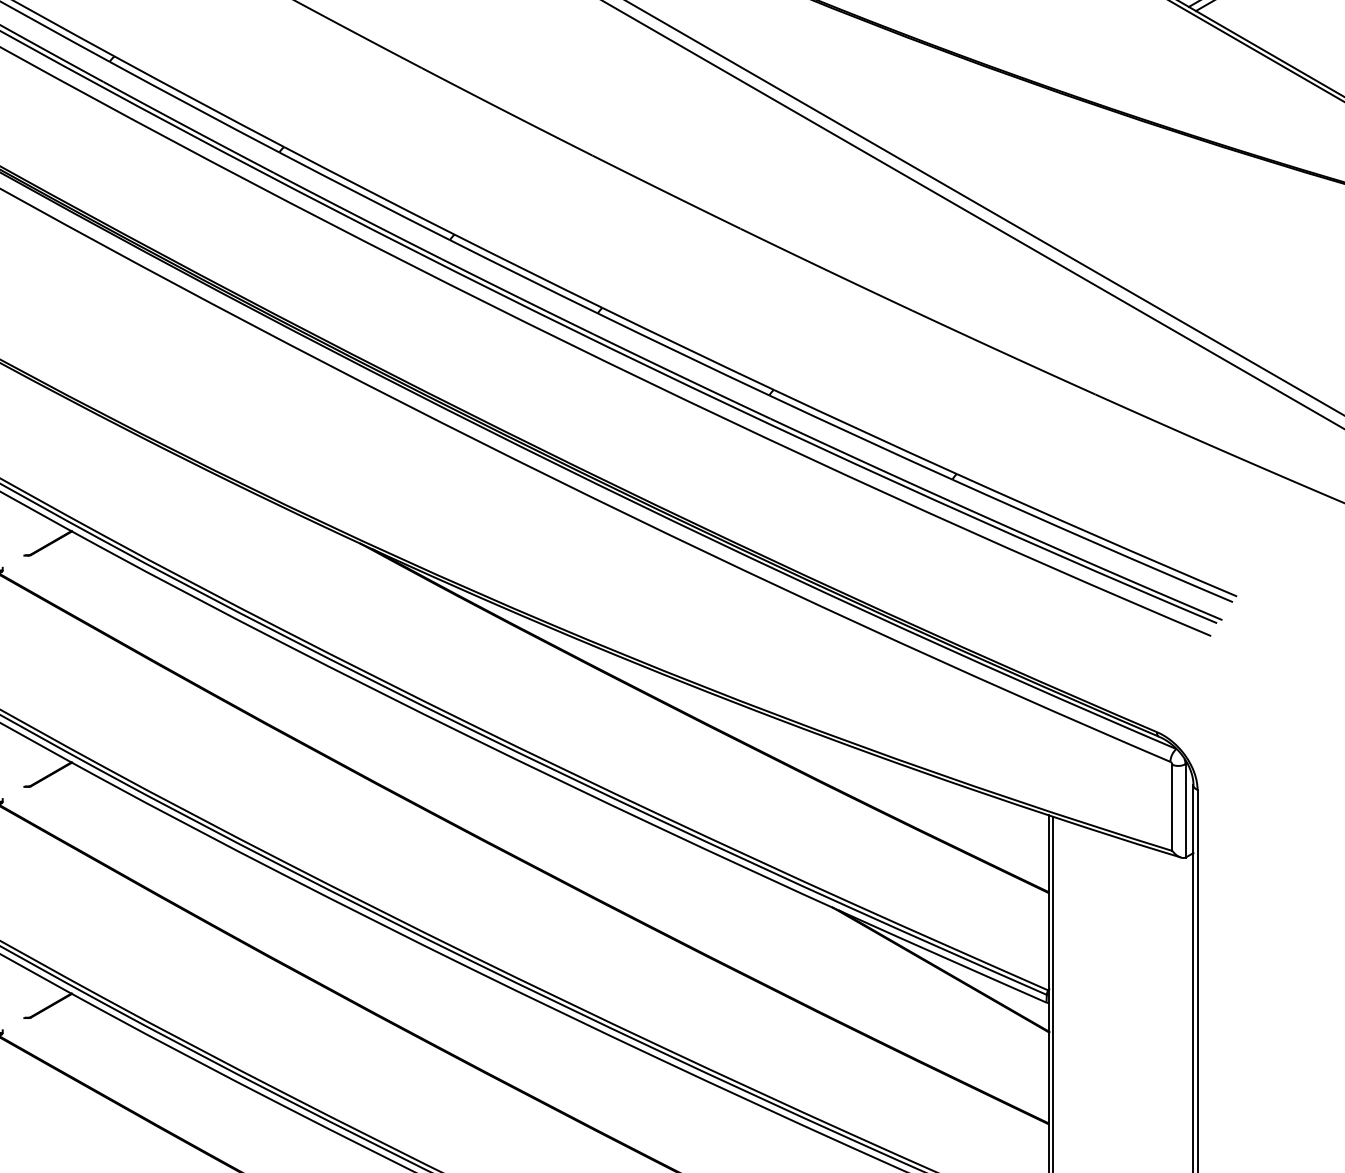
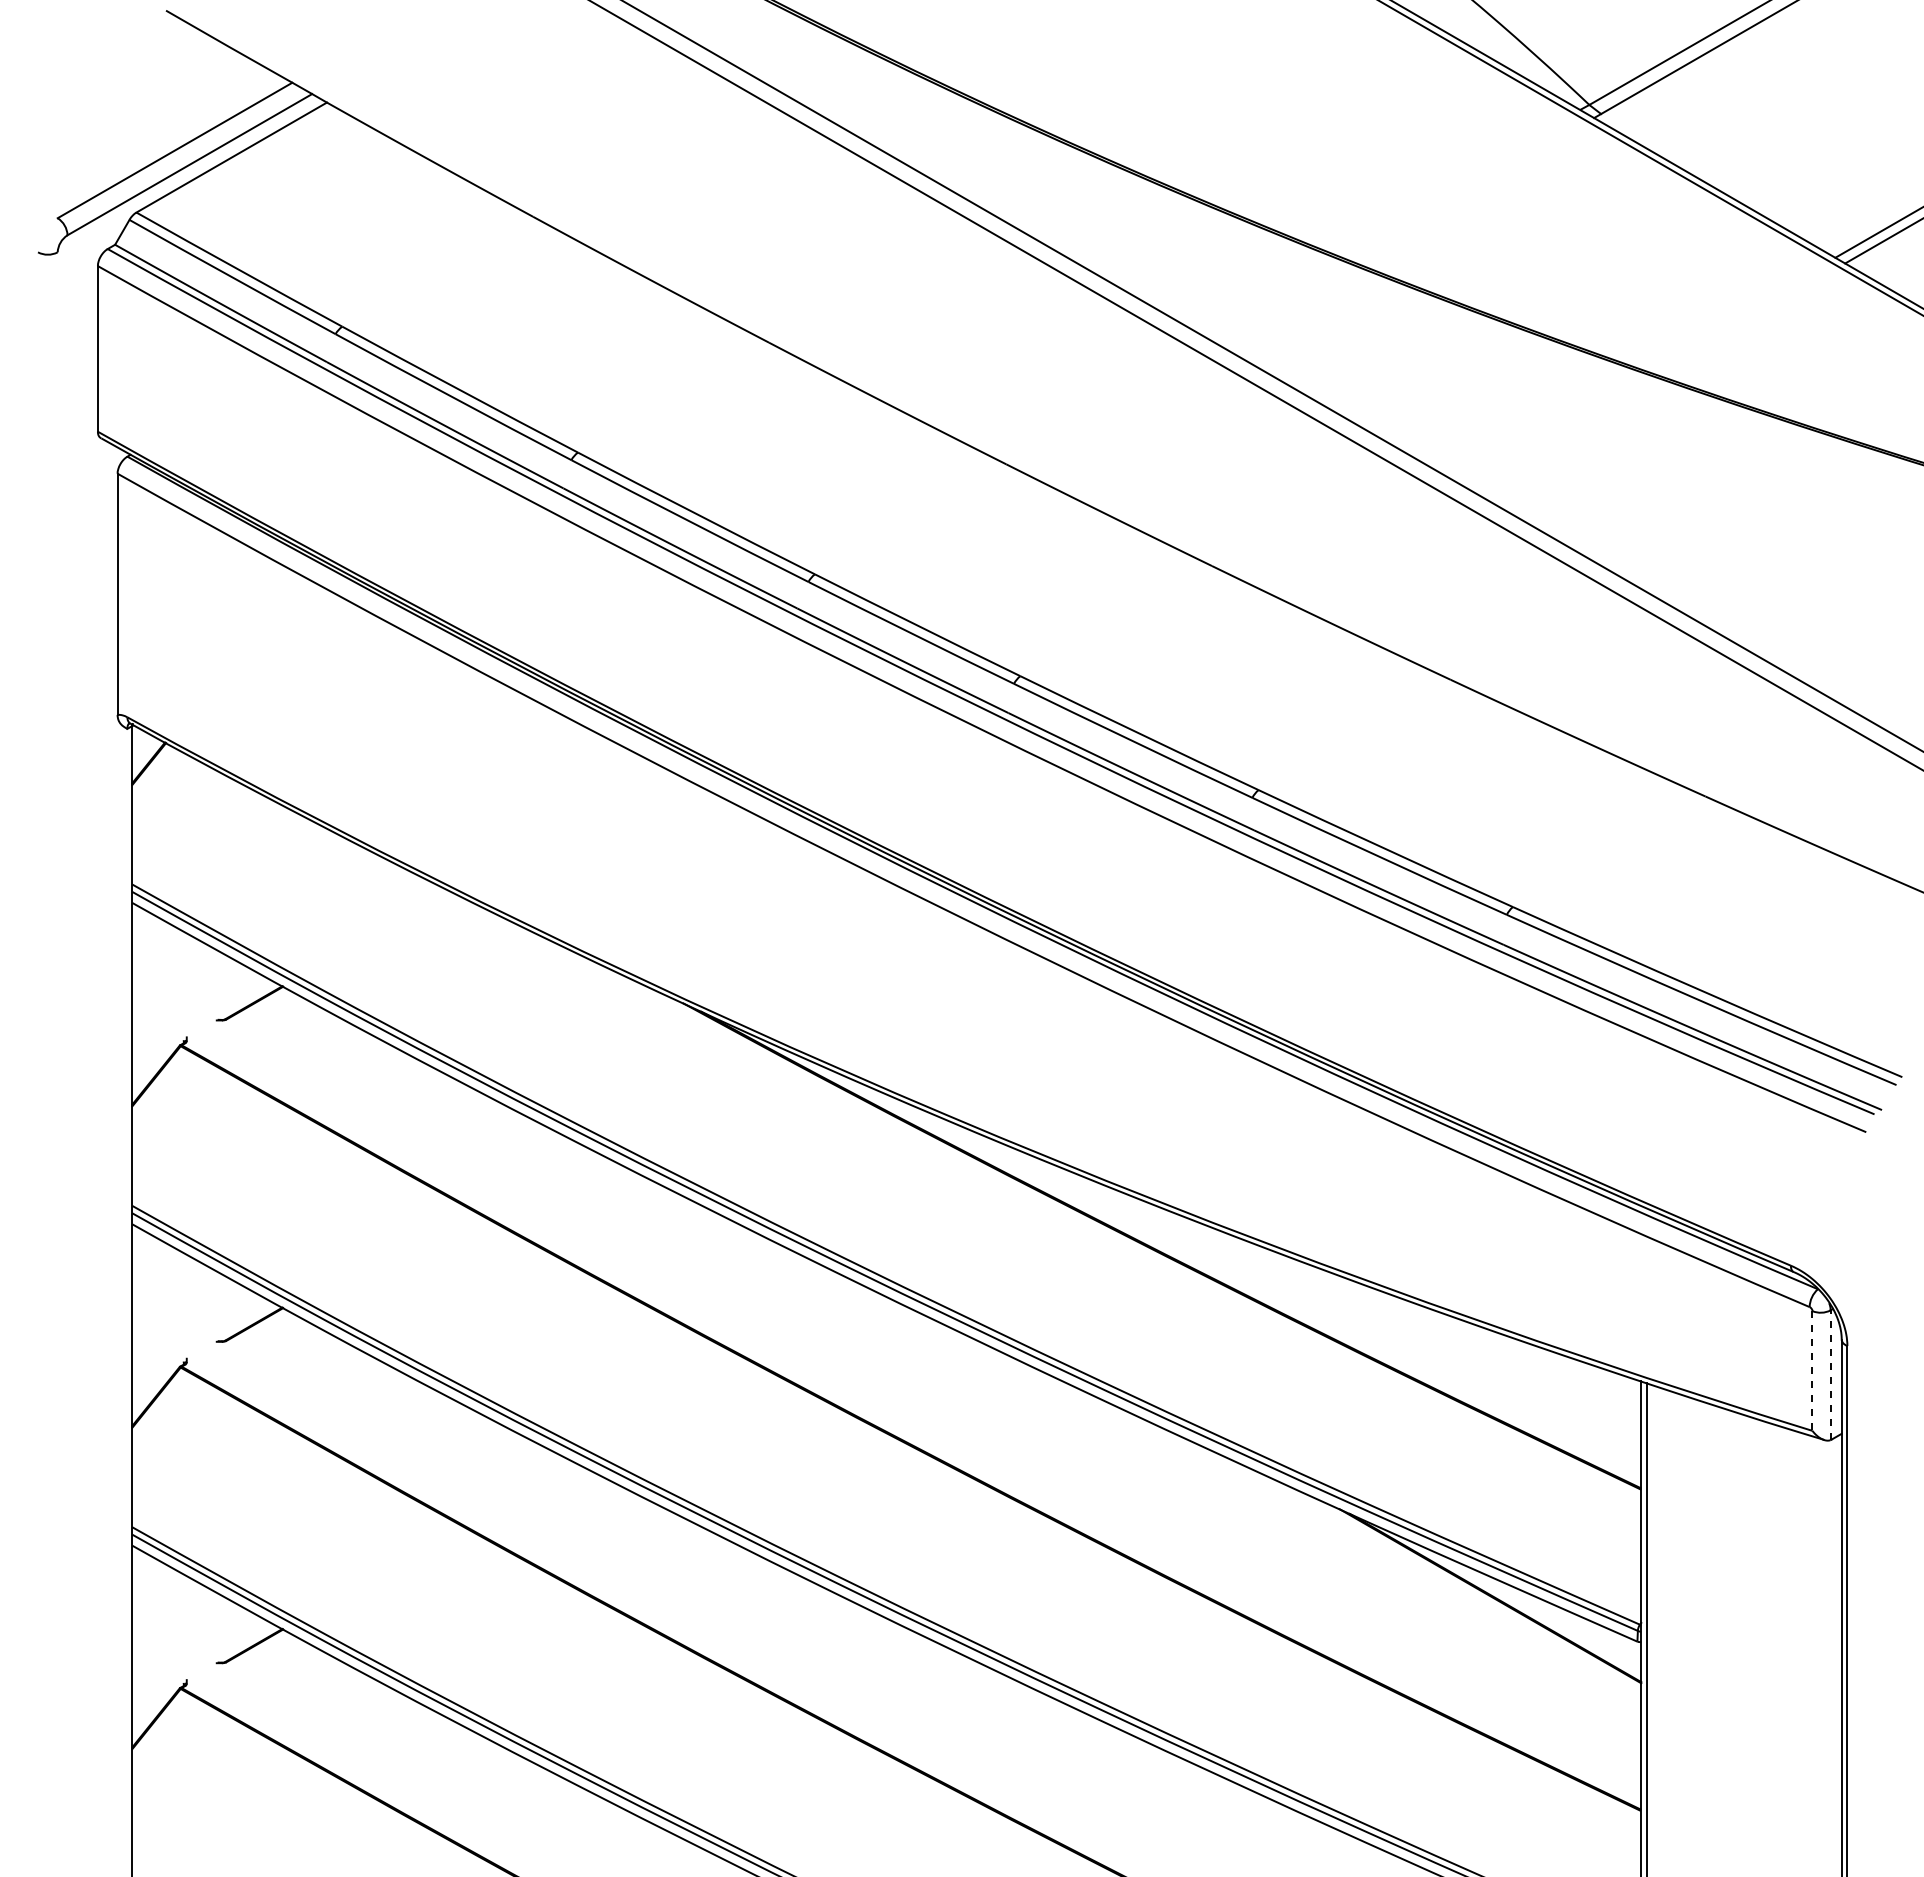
line: (1172, 808) -> (1812, 1371), solid -> dashed
line: (1185, 811) -> (1830, 1375), solid -> dashed

